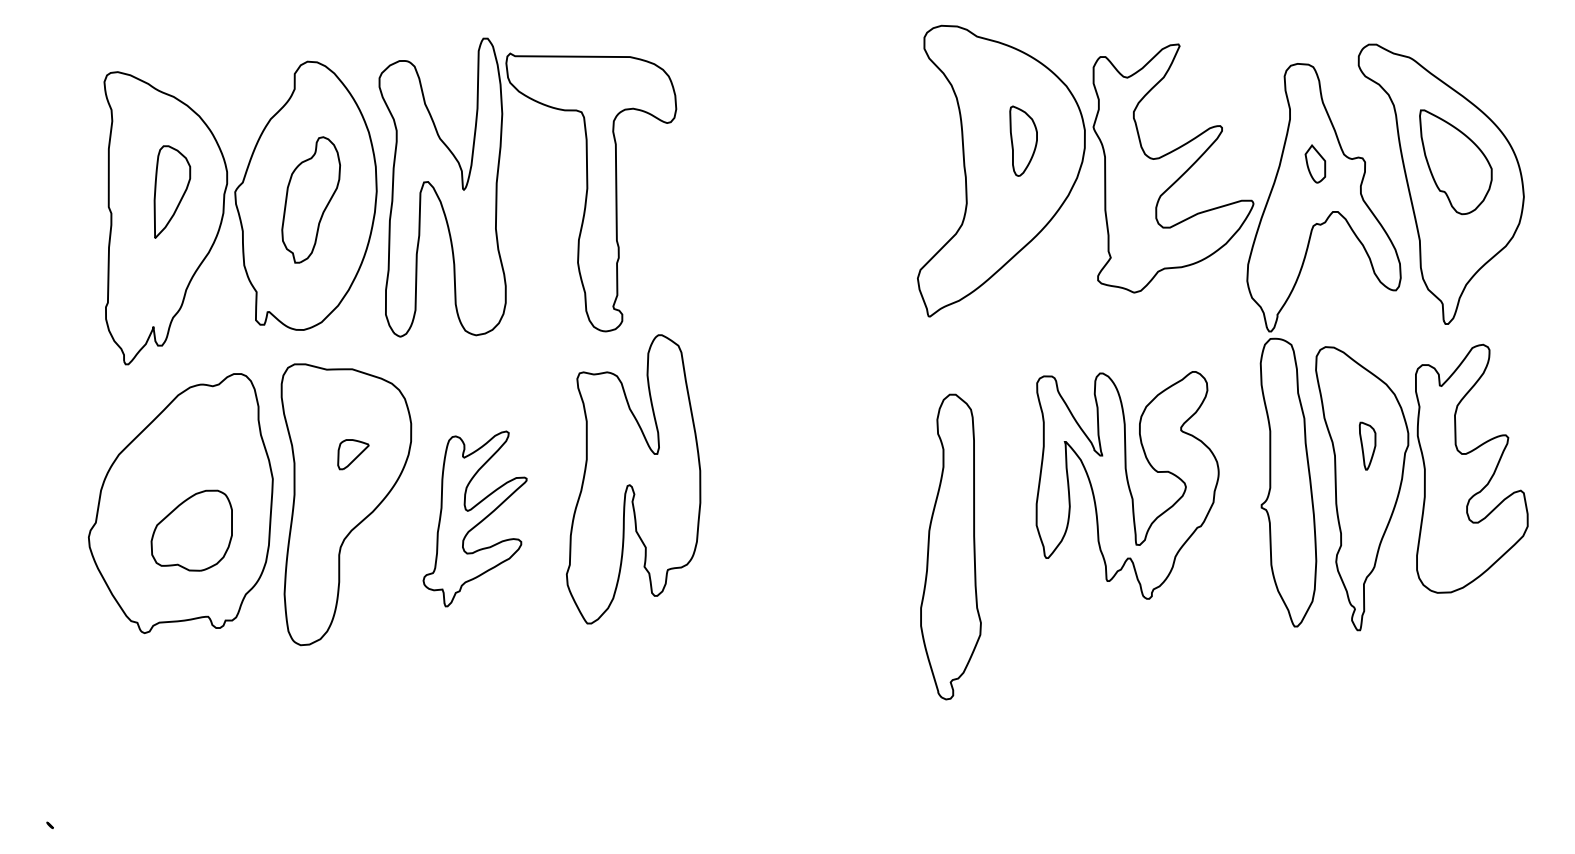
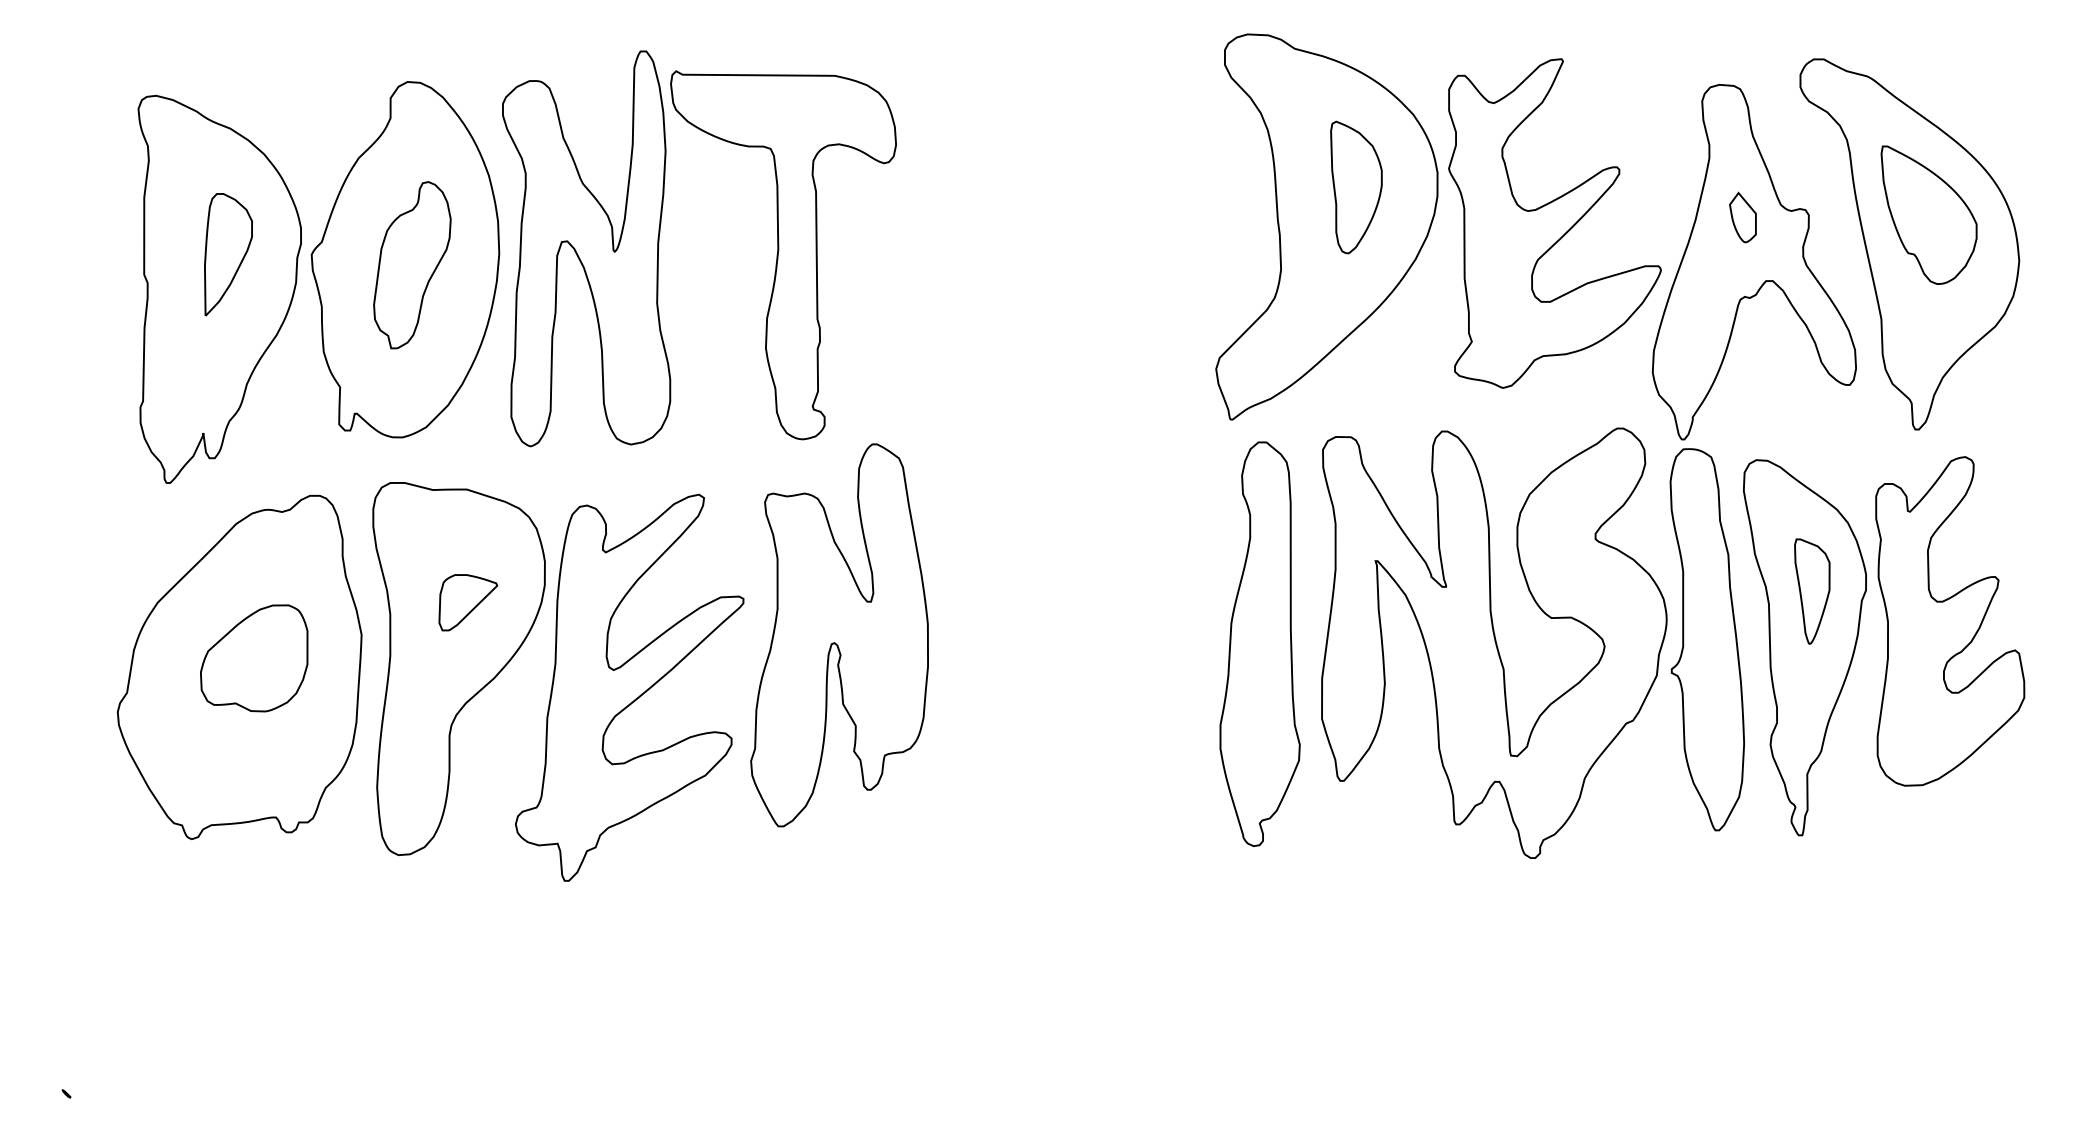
part: (1023, 140) -> (1356, 186), size x1.43
part: (1367, 446) -> (1812, 591), size x1.67
part: (353, 454) -> (468, 602), size x1.43
part: (1127, 485) -> (1494, 643), size x1.43
part: (474, 518) -> (628, 687), size x1.67
part: (191, 530) -> (253, 658), moved
part: (950, 546) -> (1259, 643), moved

